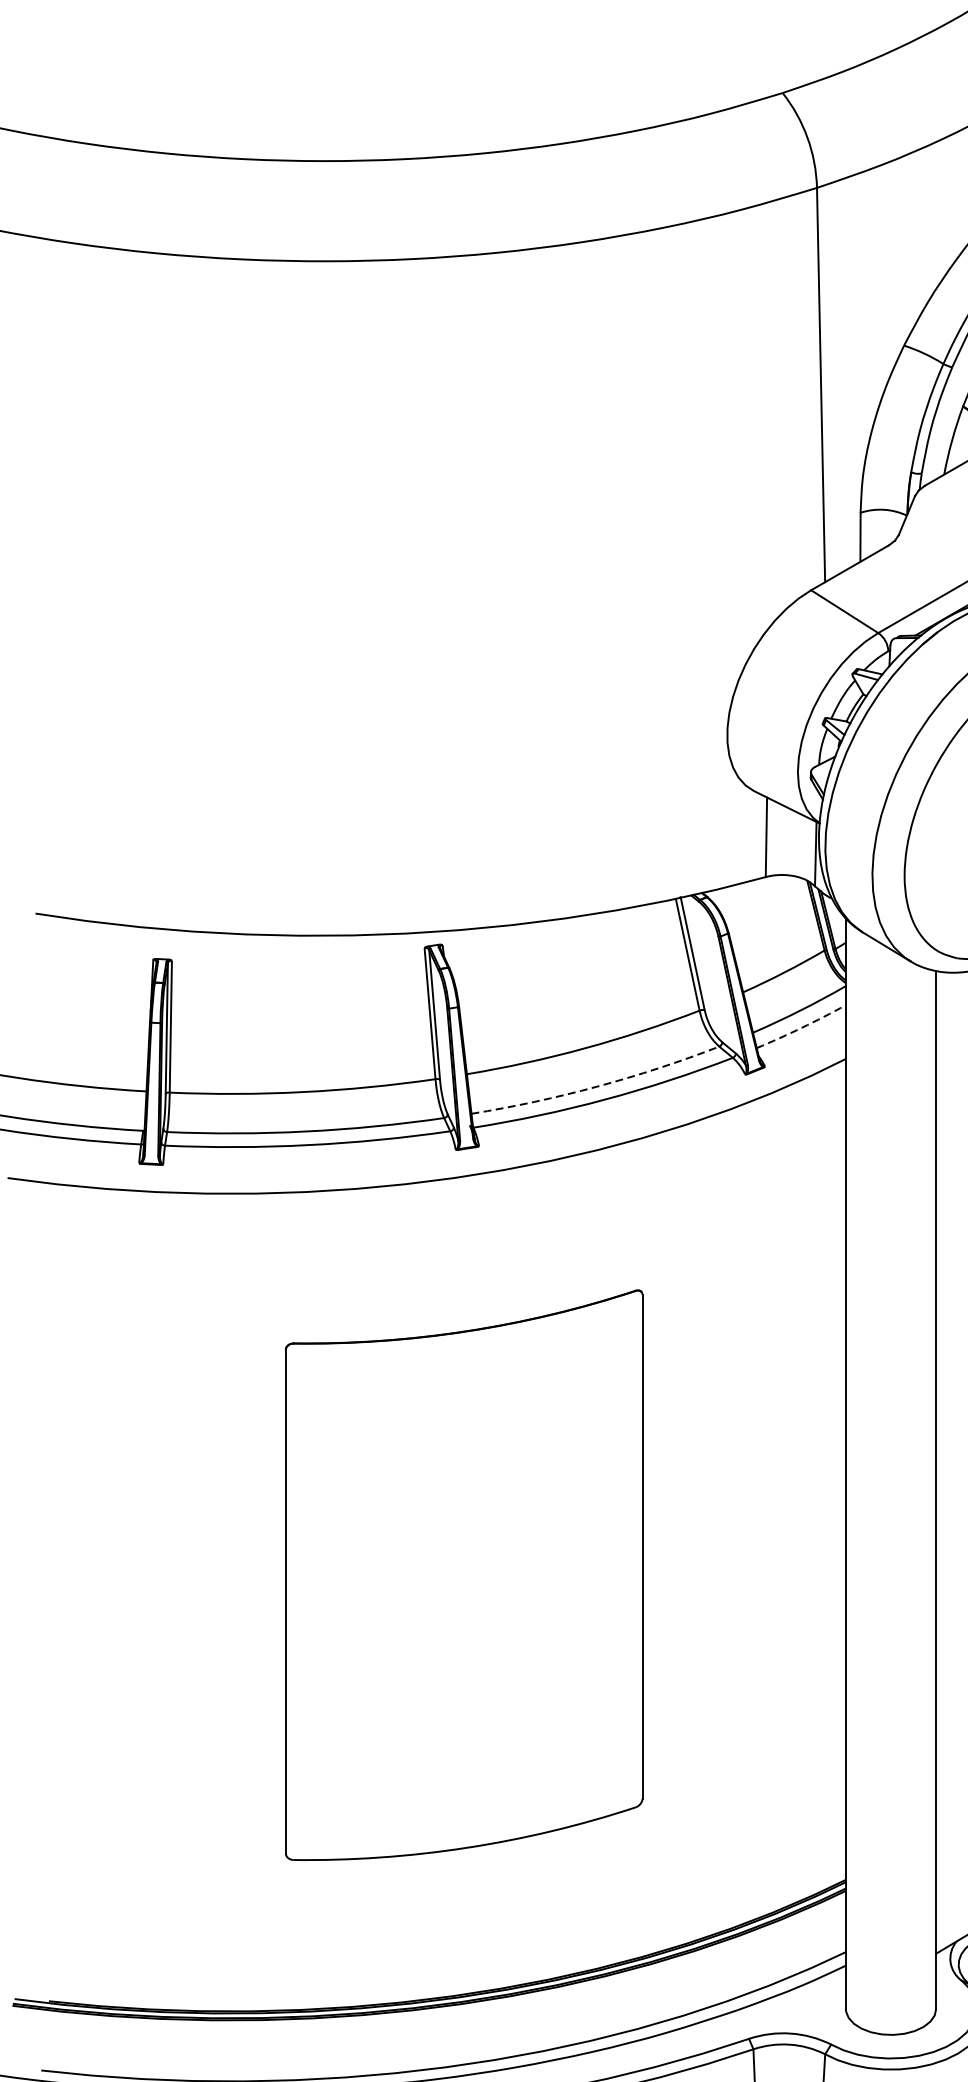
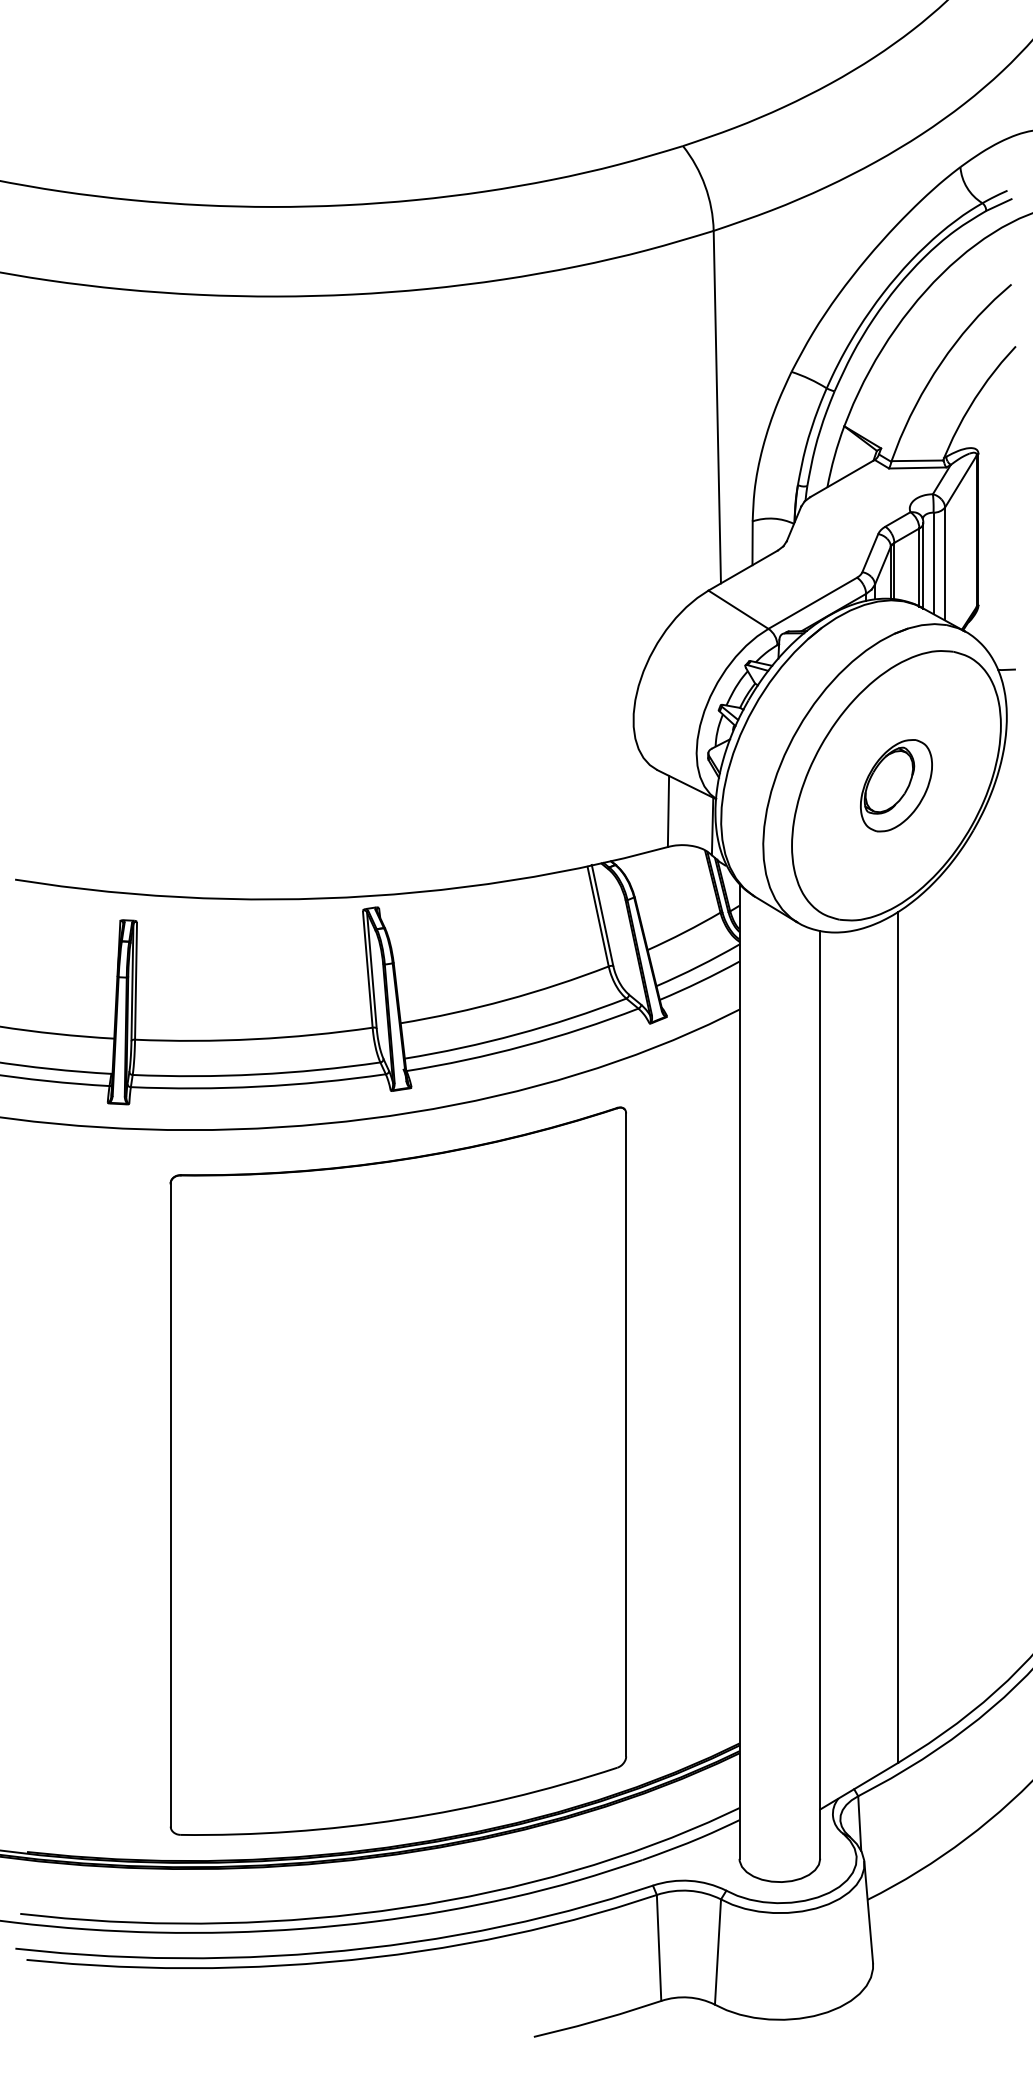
arc: (802, 1027) -> (700, 981), dashed -> solid
arc: (597, 1086) -> (517, 1034), dashed -> solid
part: (463, 1574) -> (397, 1470), size x1.43

